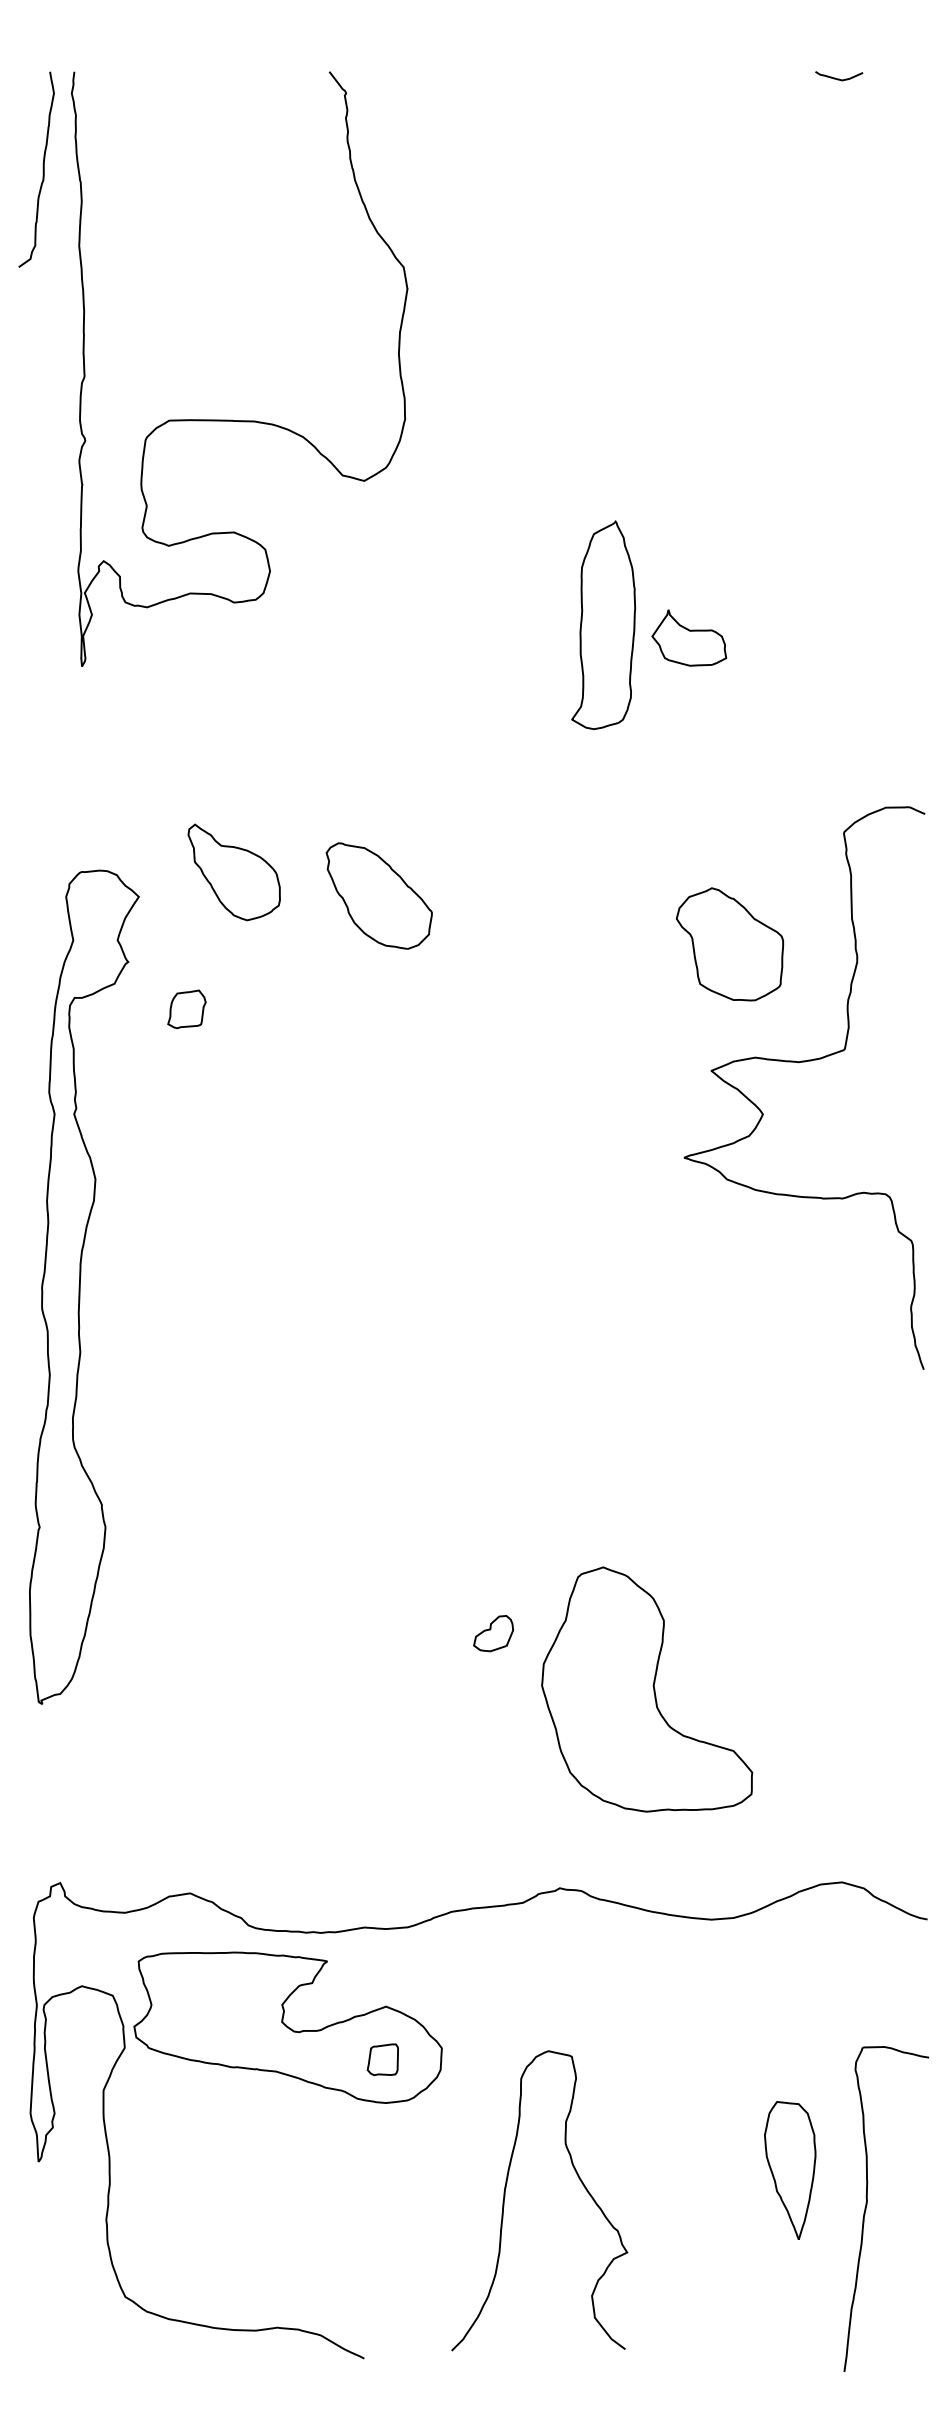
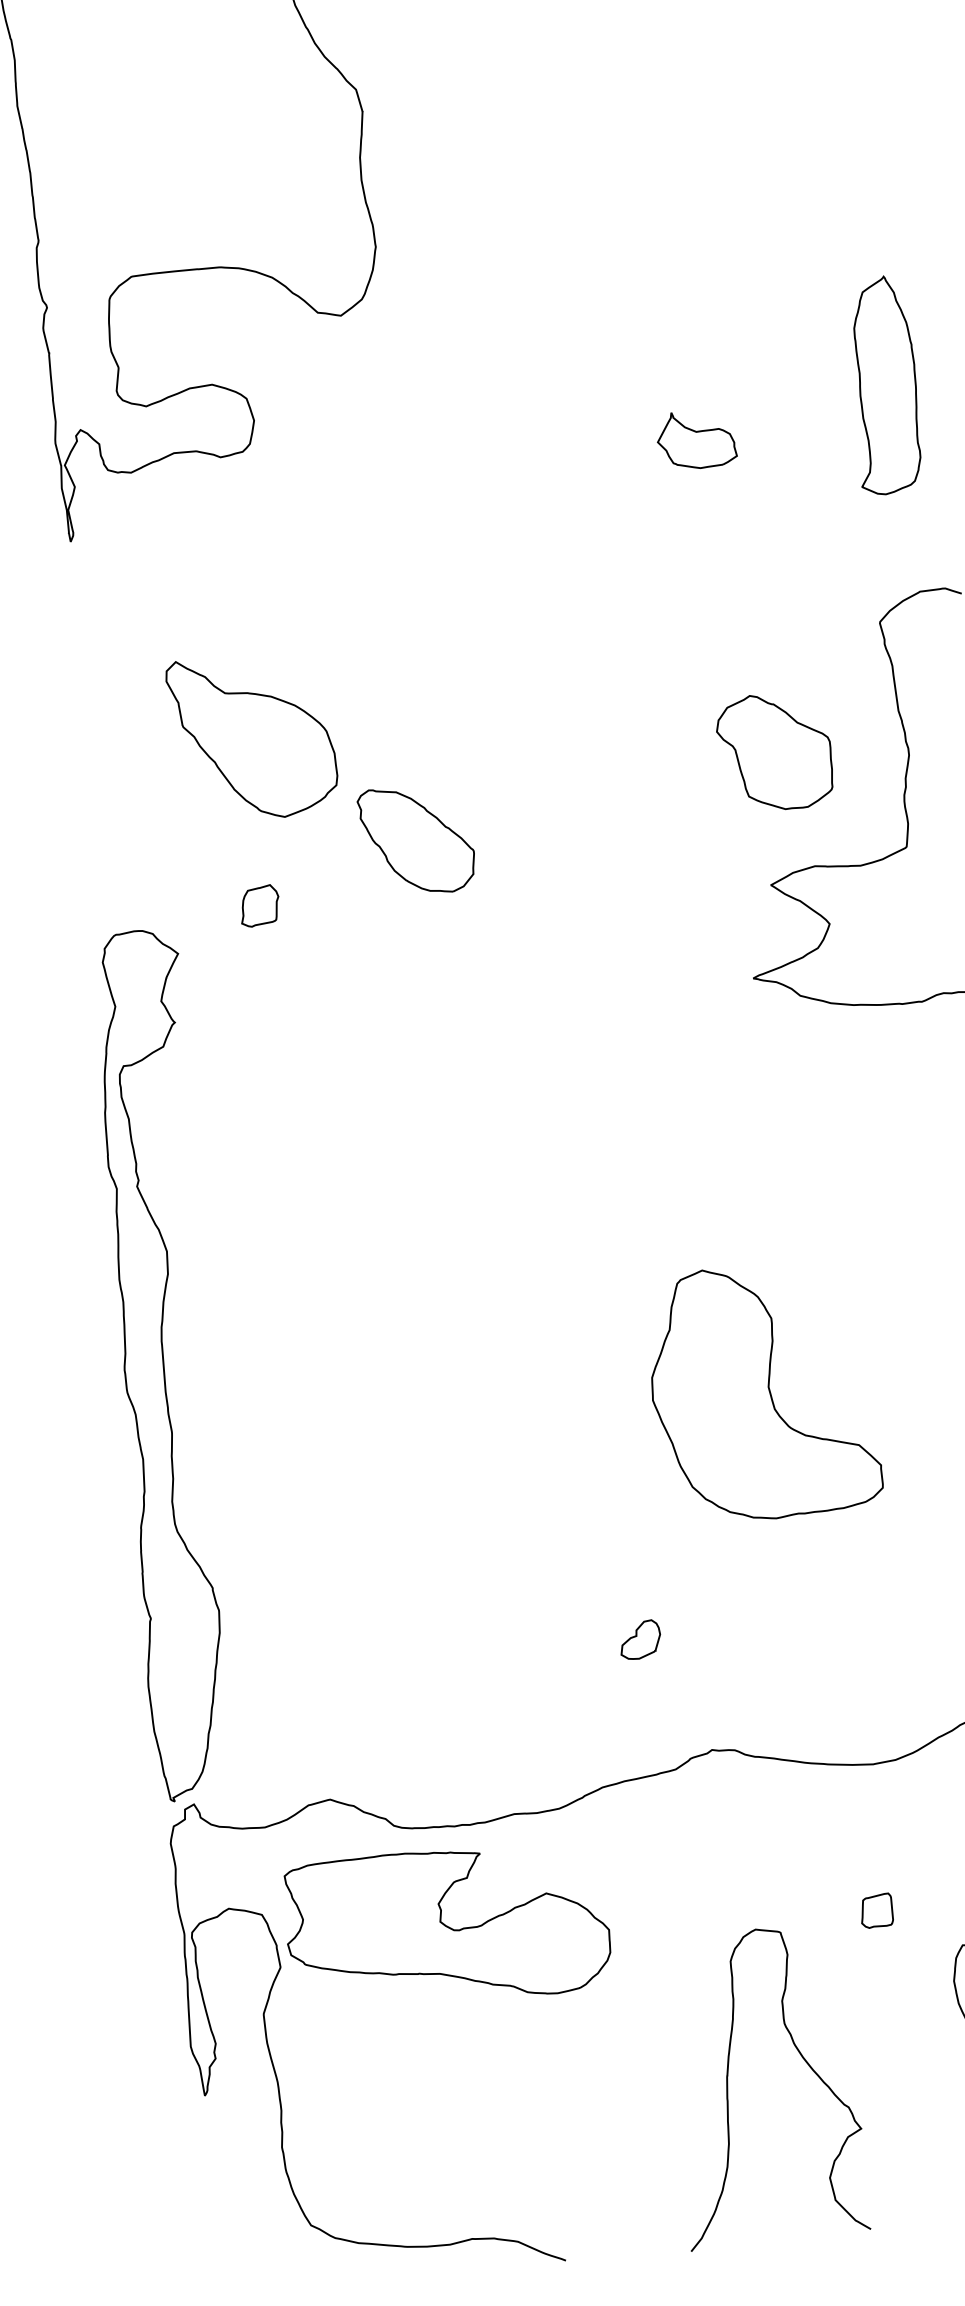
part: (603, 624) -> (883, 384), moved
part: (234, 872) -> (253, 736), size x1.67
part: (378, 895) -> (416, 839), moved
part: (186, 1009) -> (259, 906), moved
part: (84, 1286) -> (168, 1363), moved
part: (493, 1633) -> (640, 1639), moved
part: (647, 1689) -> (762, 1391), moved
part: (382, 2059) -> (876, 1910), moved
curve: (505, 2197) -> (728, 2086), moved

